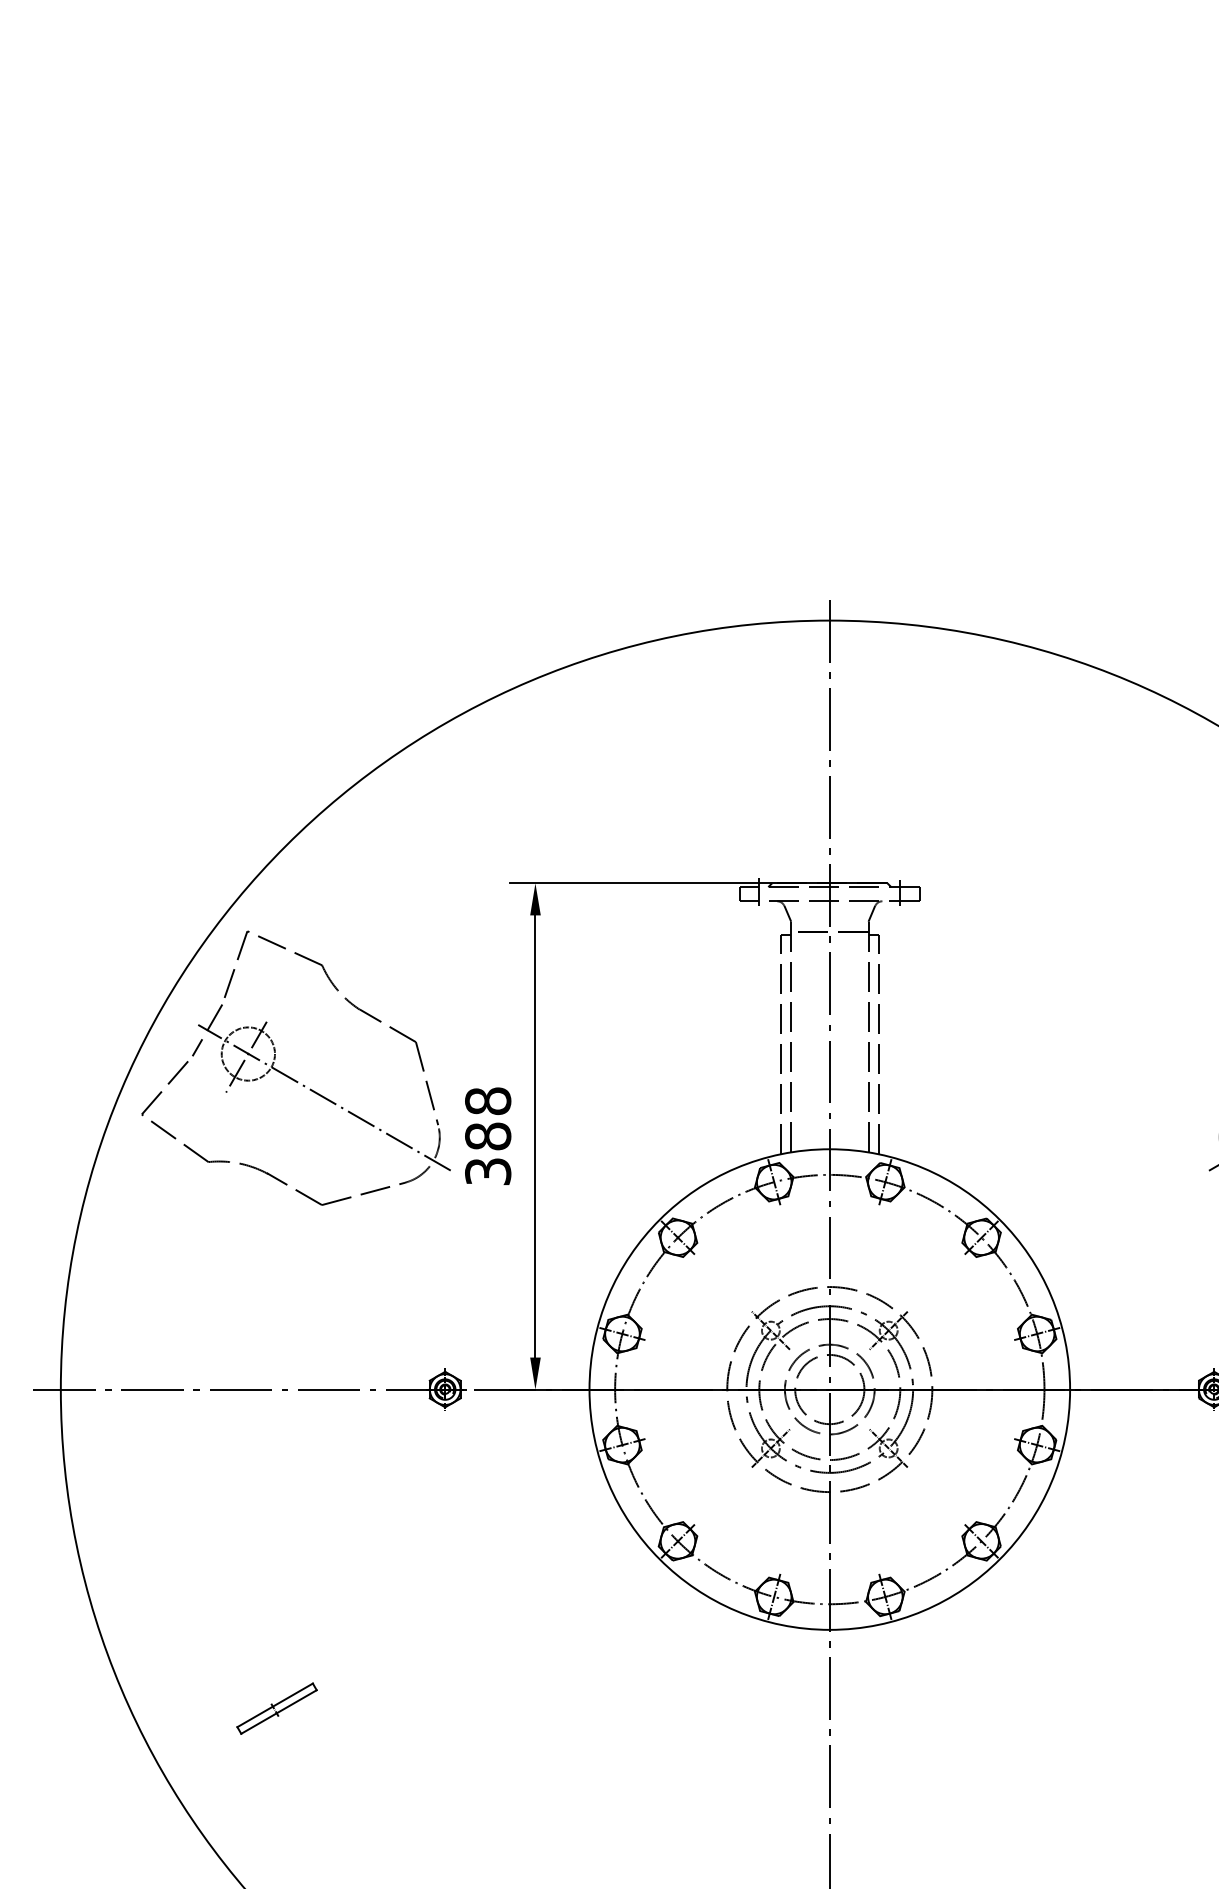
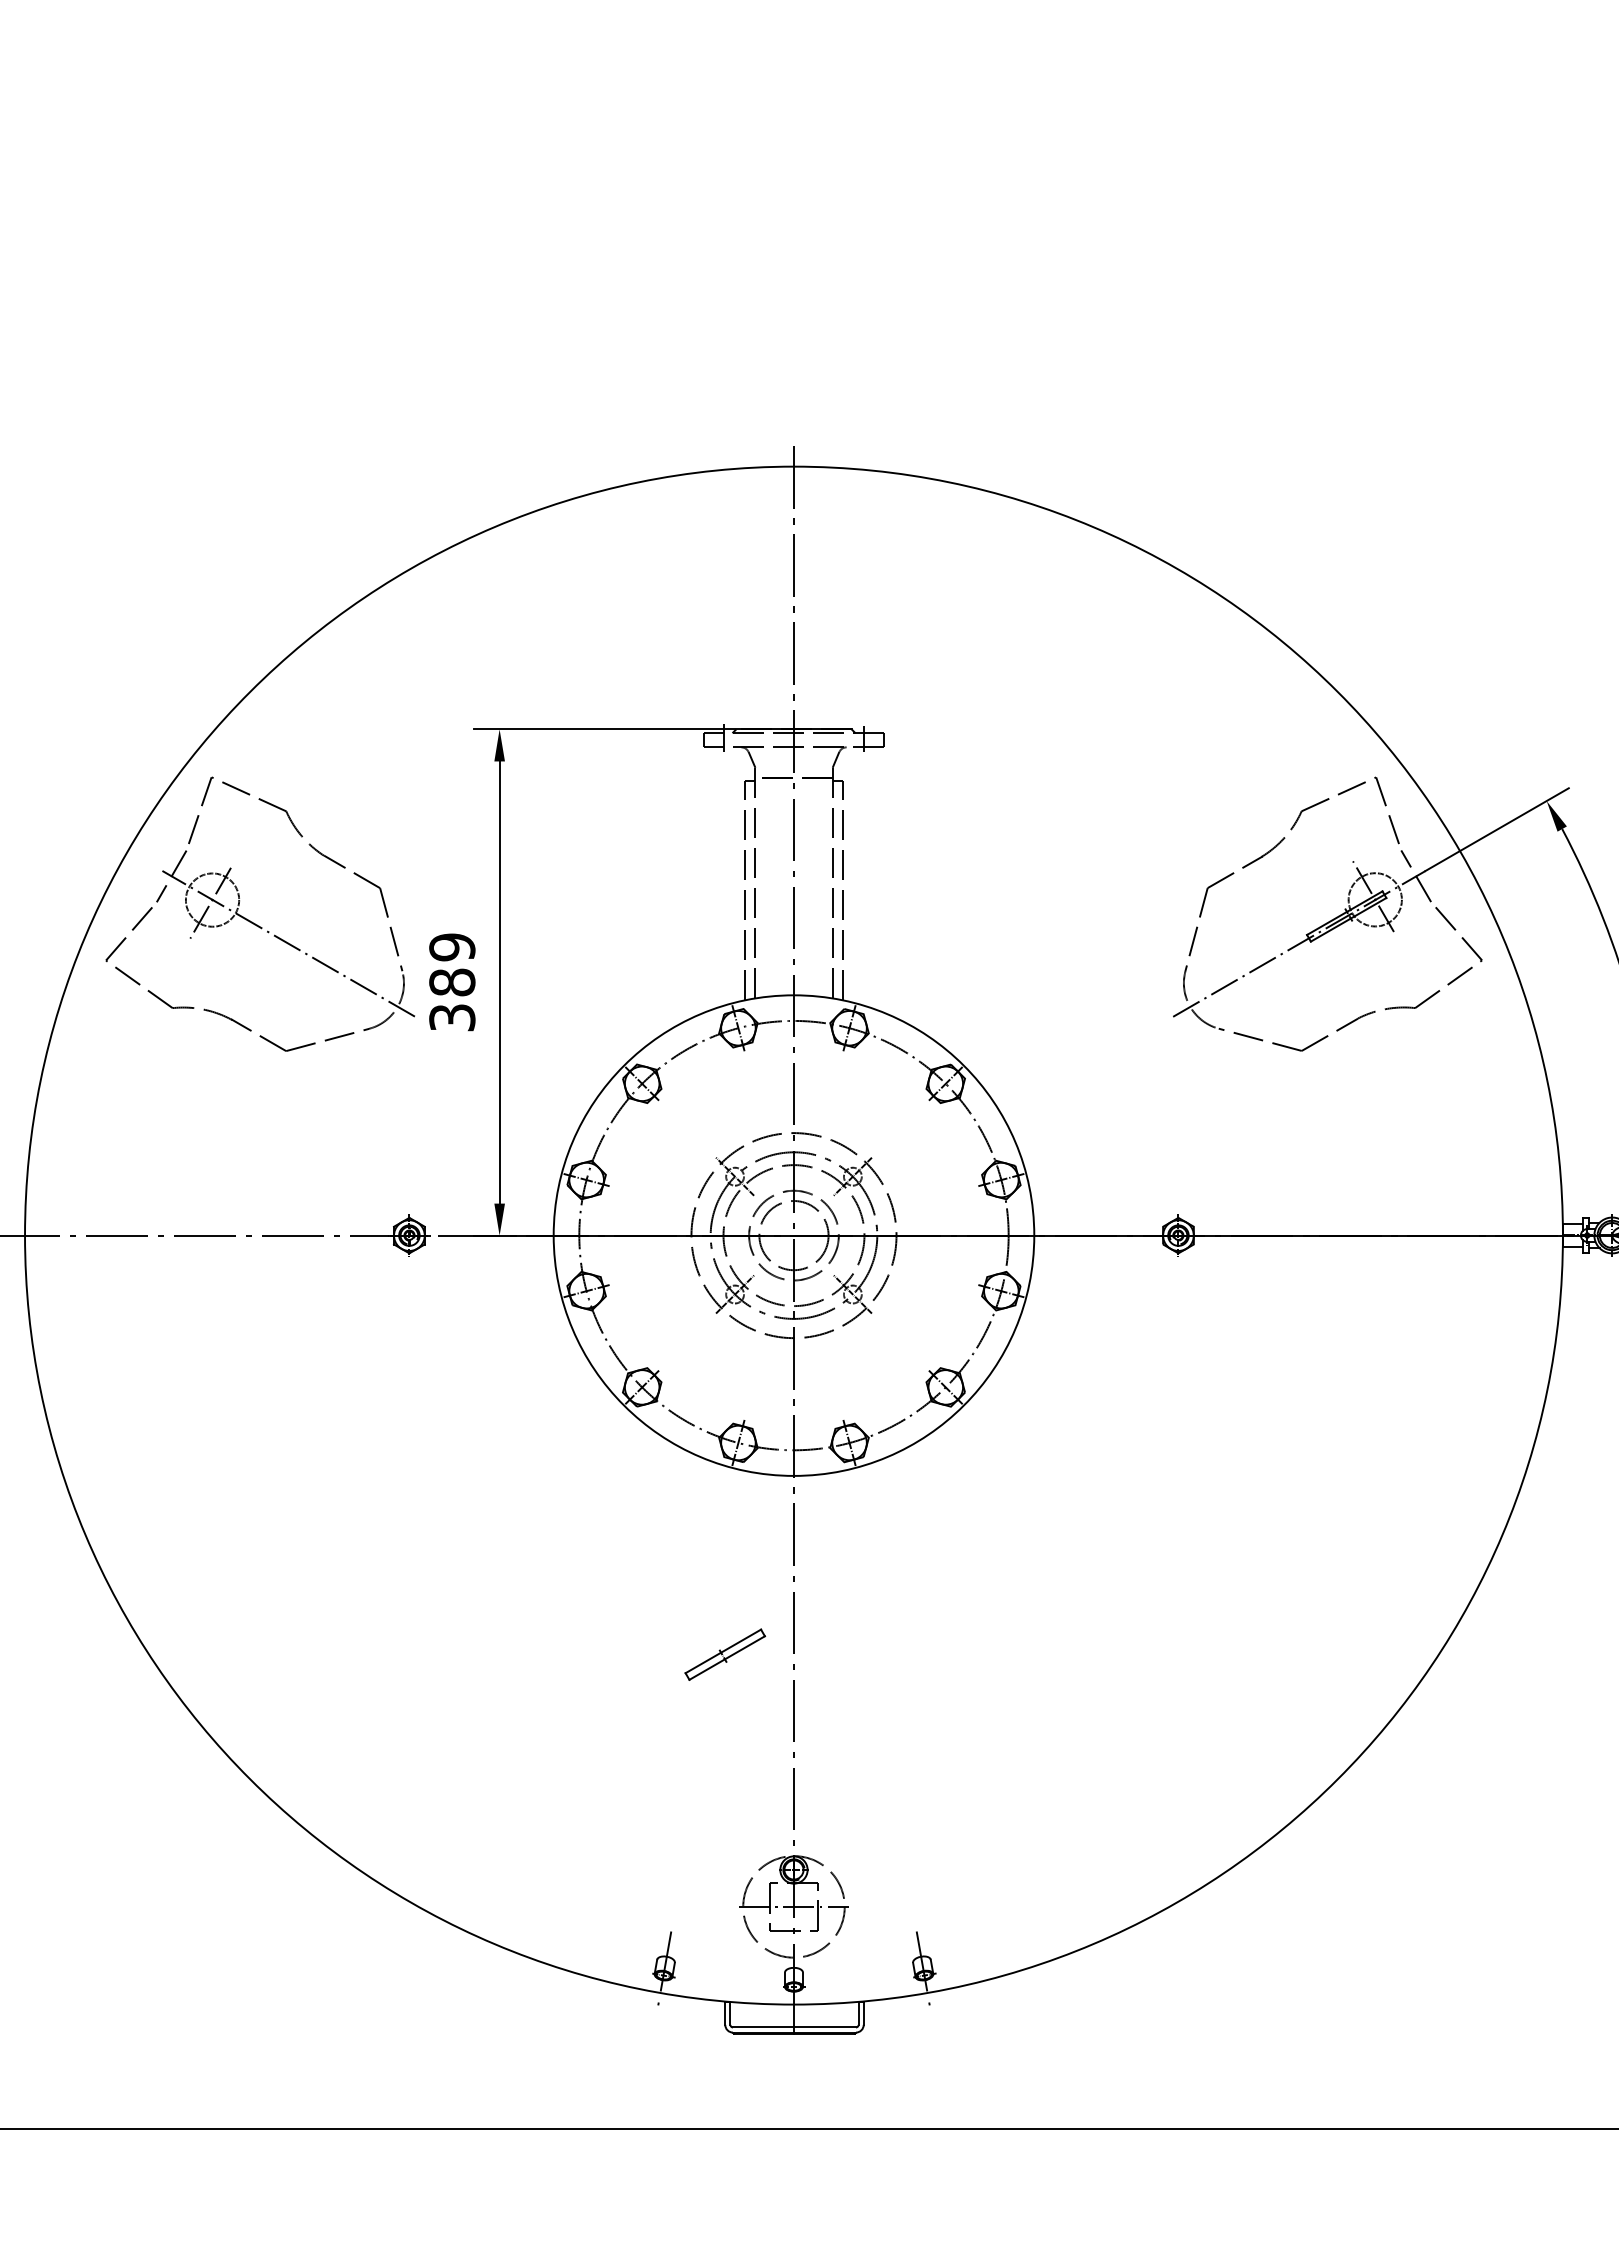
text: (488, 1101) -> (452, 947), 388 -> 389
part: (277, 1708) -> (725, 1654), moved

